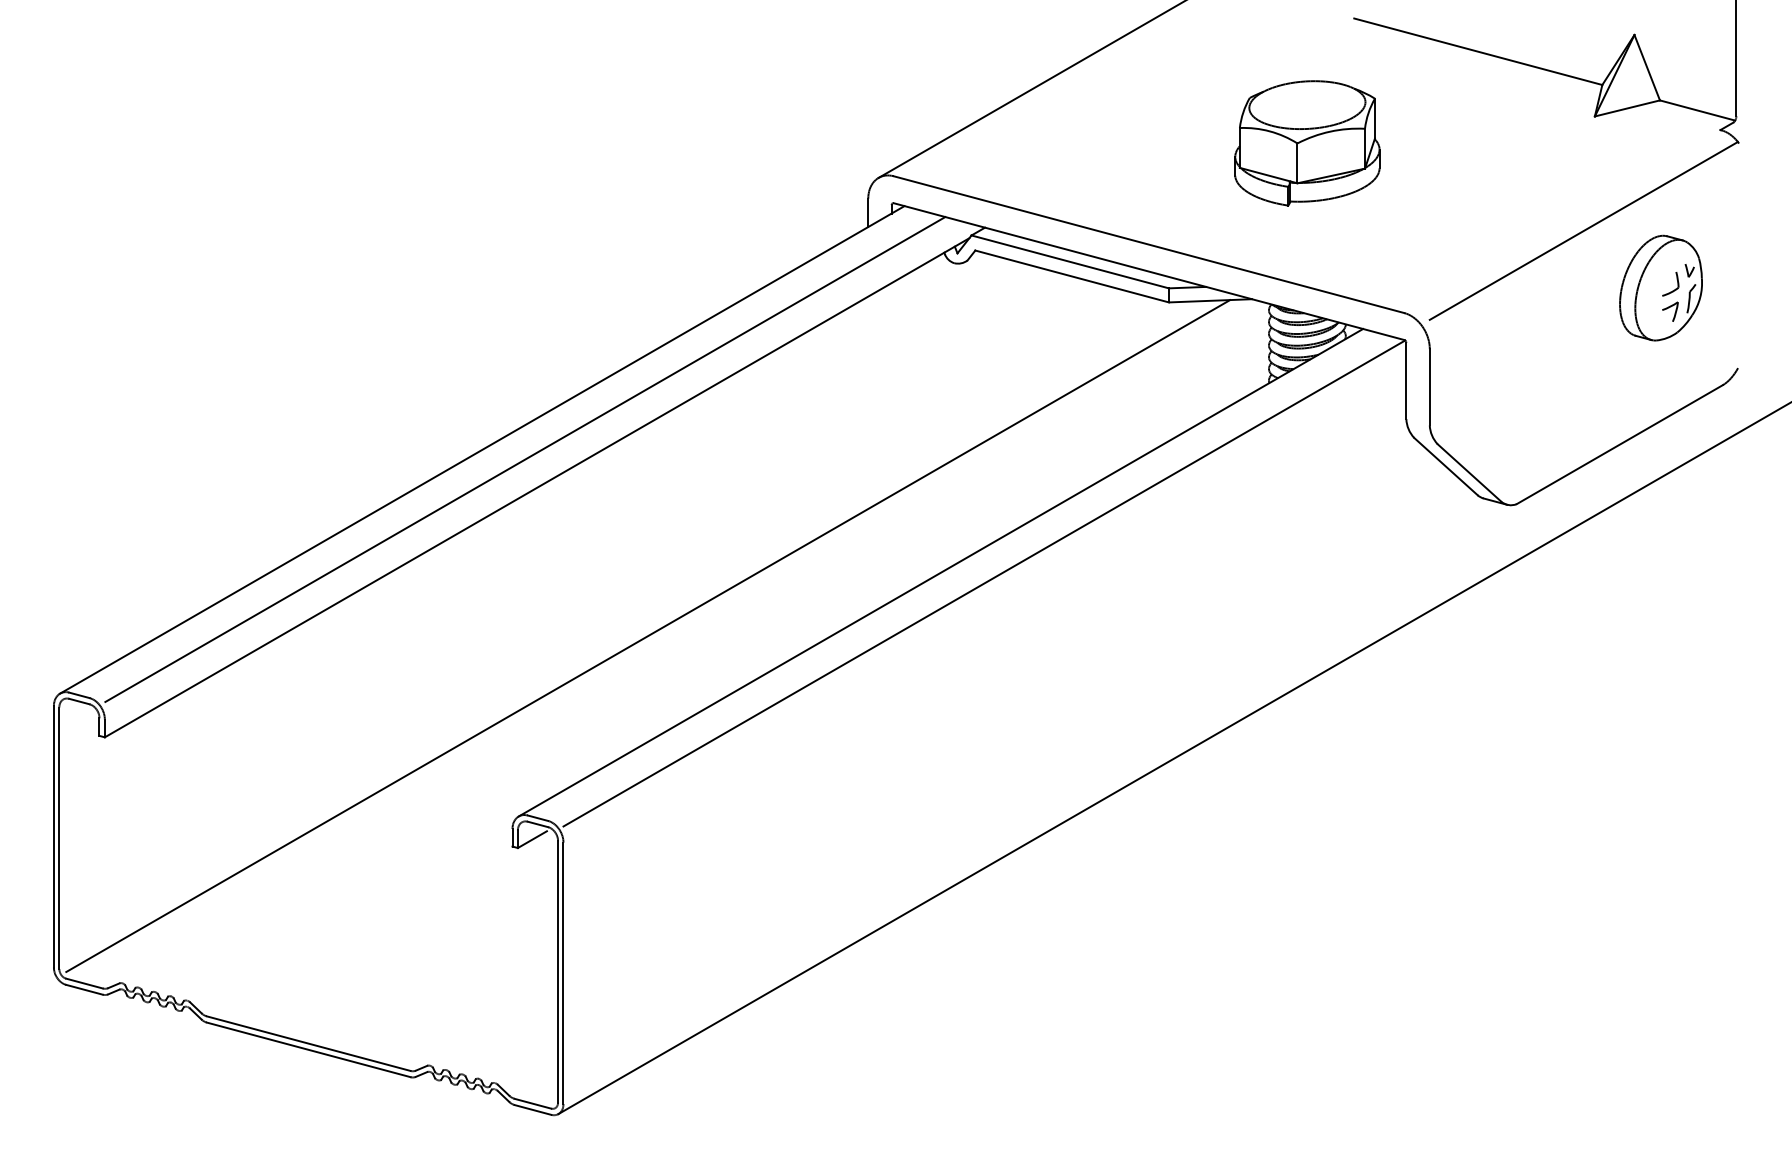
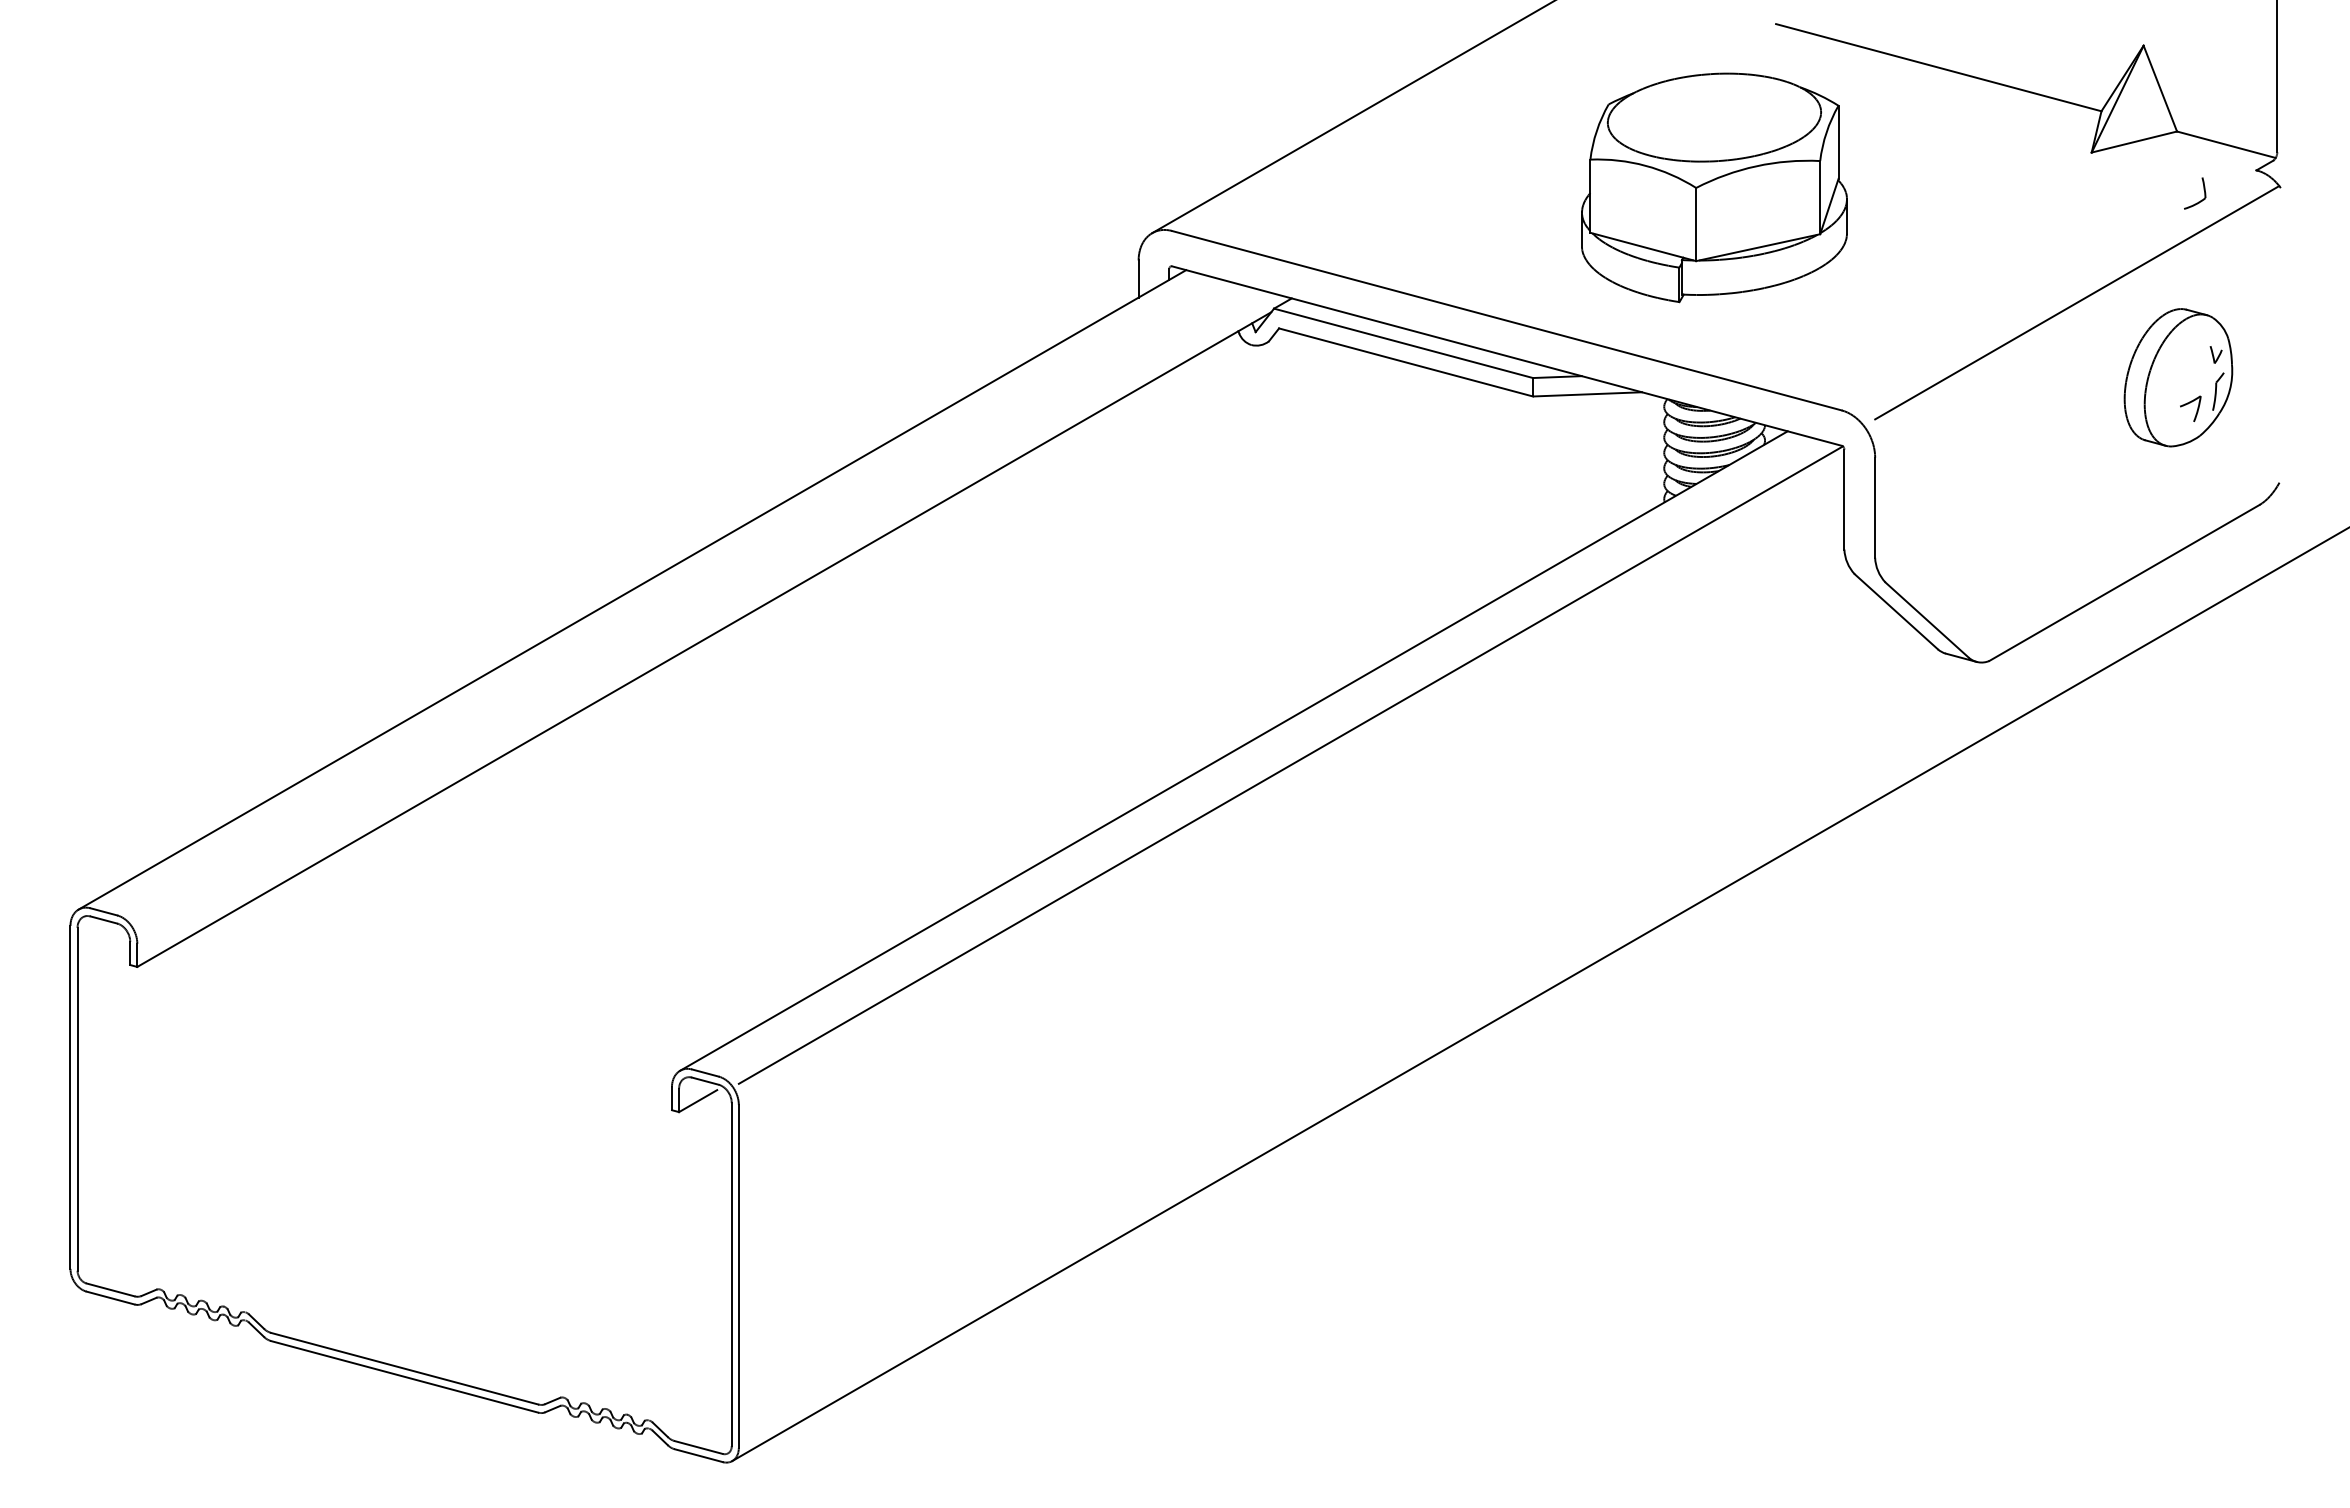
part: (1307, 143) -> (1714, 187), size x1.4
part: (1675, 288) -> (2201, 199), moved
line: (525, 459) -> (688, 602), removed
line: (647, 635) -> (849, 833), removed

